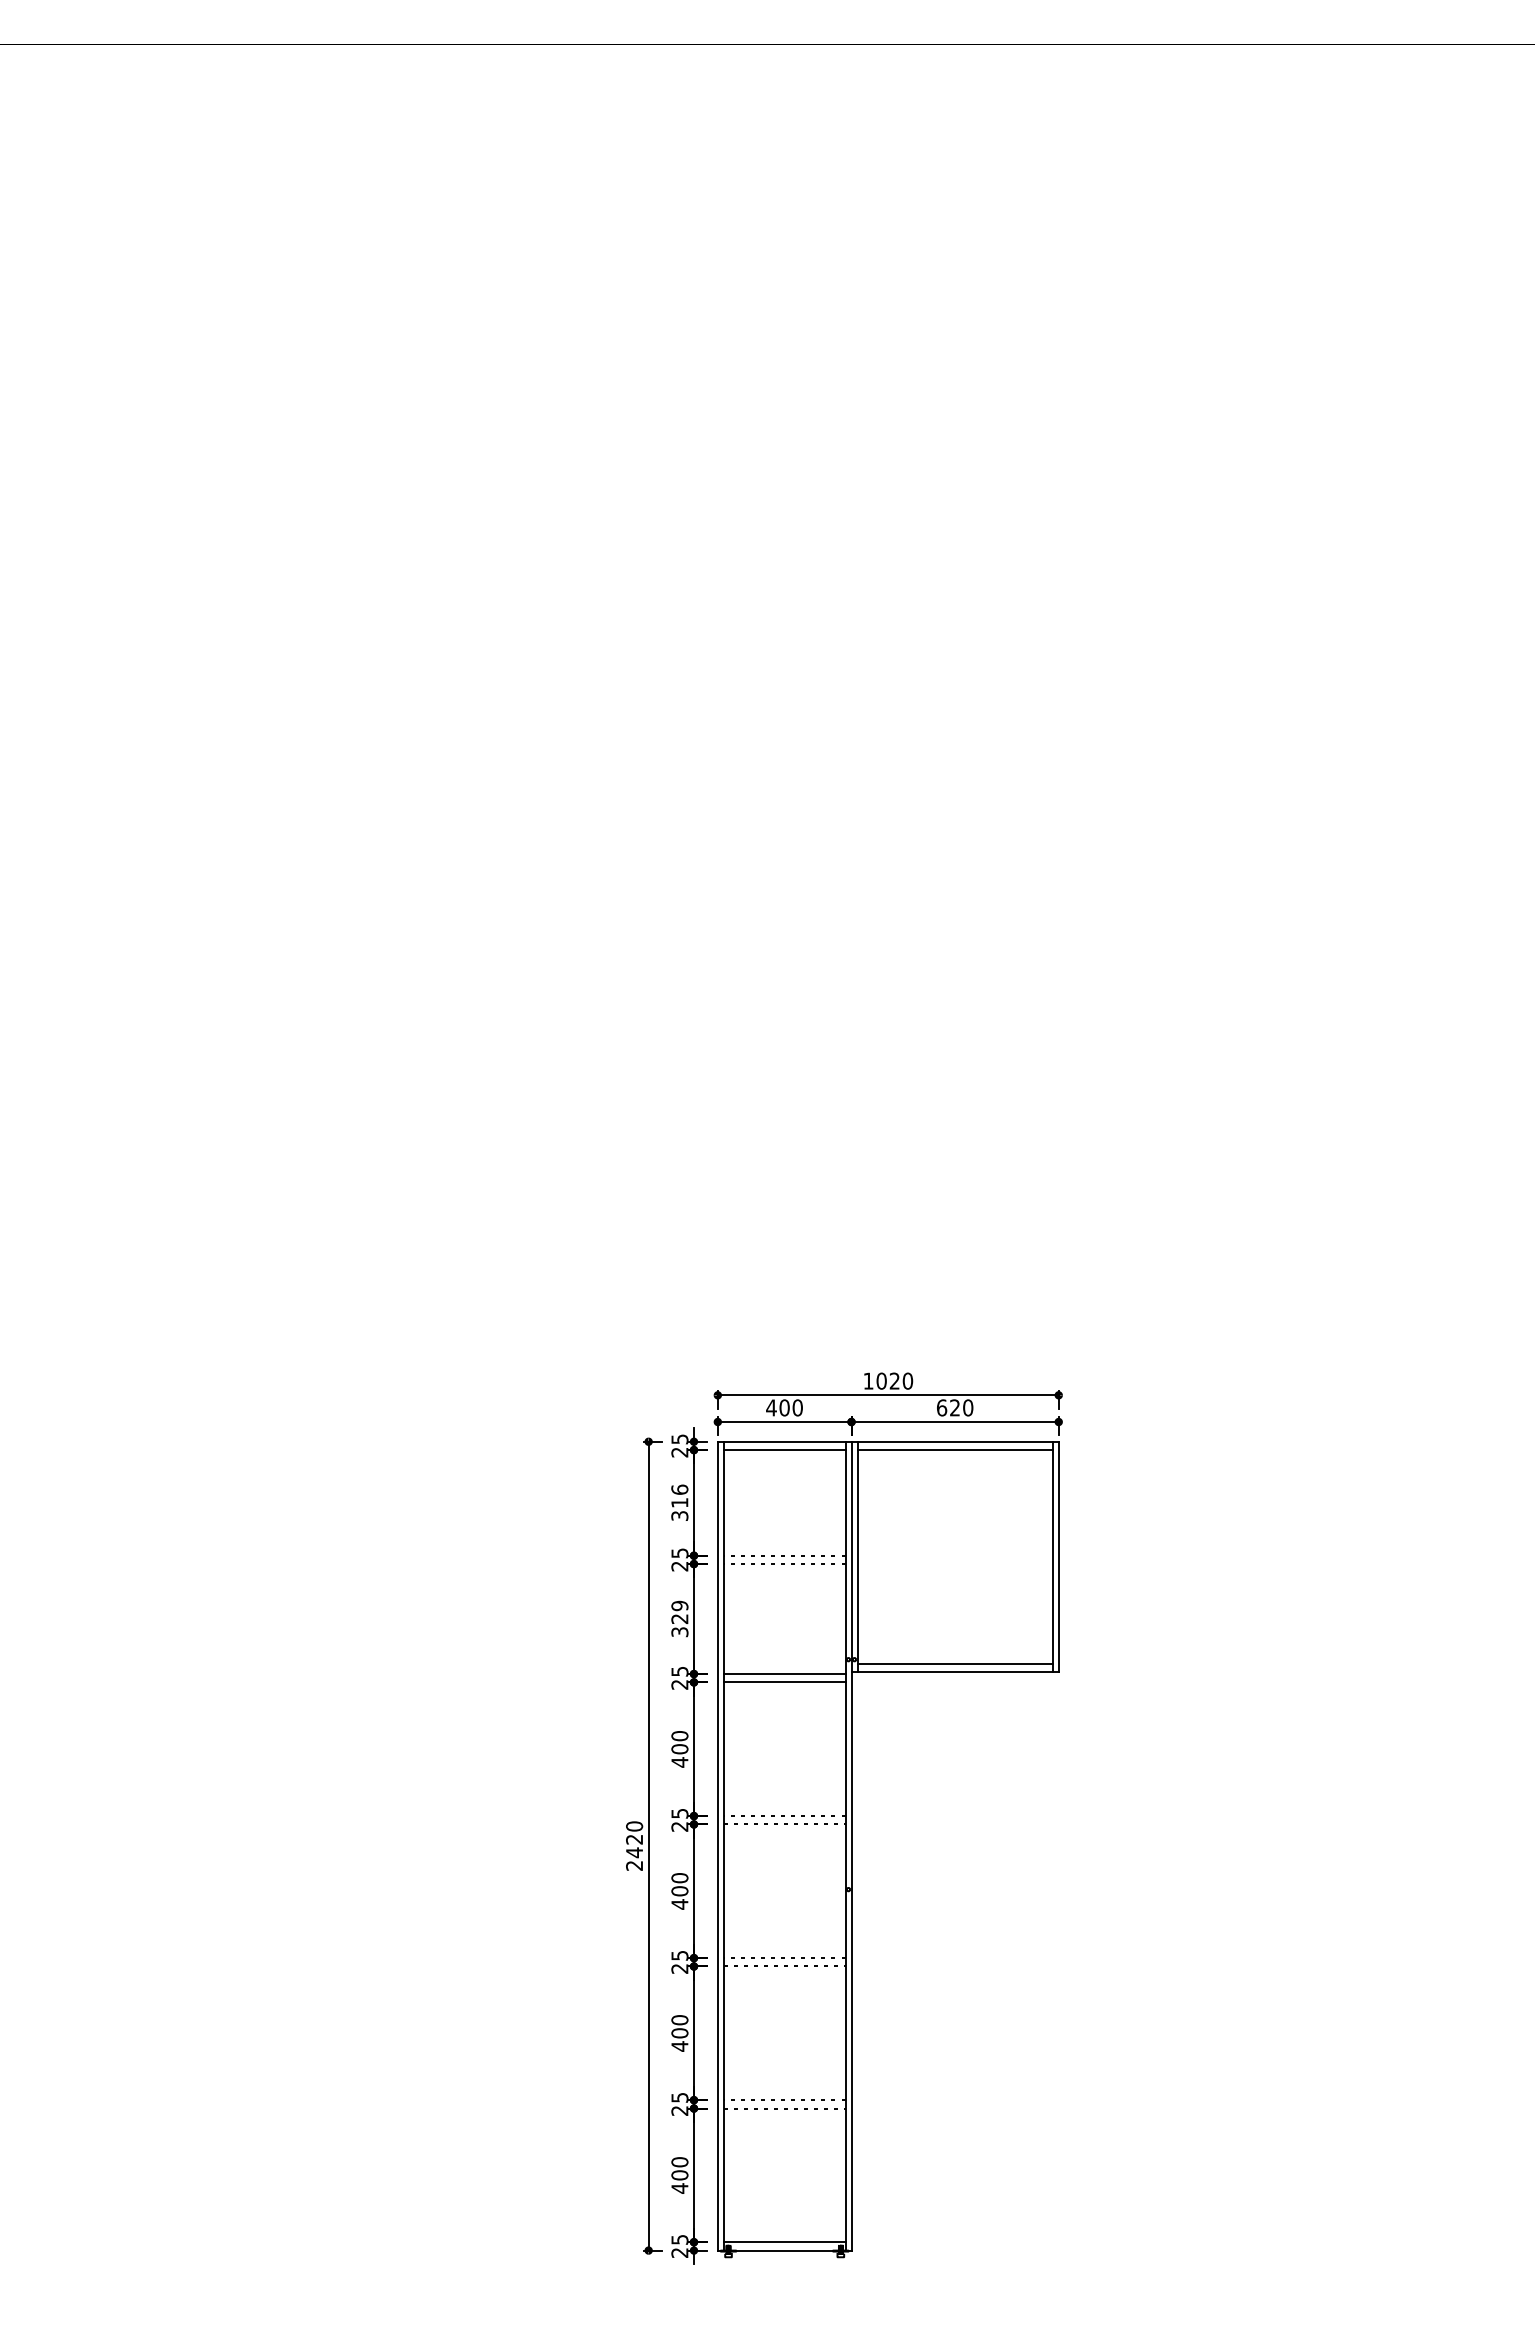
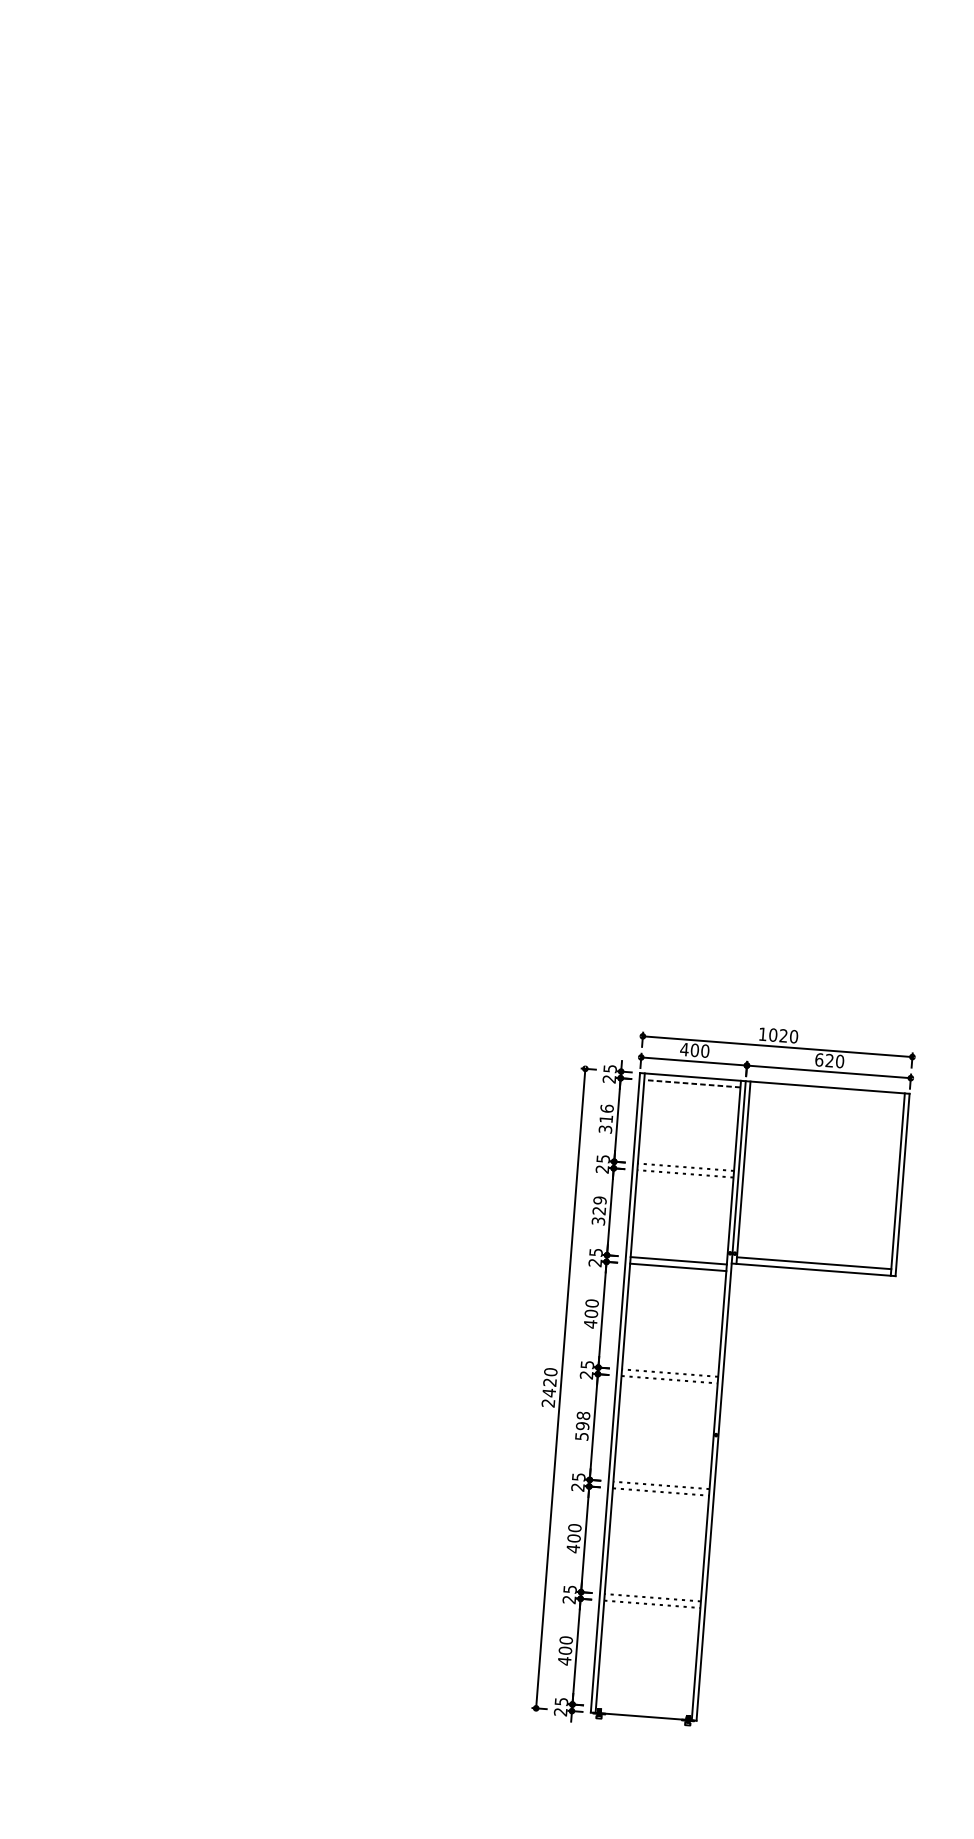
line: (784, 1450) -> (692, 1084), solid -> dashed
line: (954, 1450) -> (826, 1094), removed
text: (679, 1891) -> (582, 1426), 400 -> 598
line: (784, 2242) -> (644, 1710), removed

